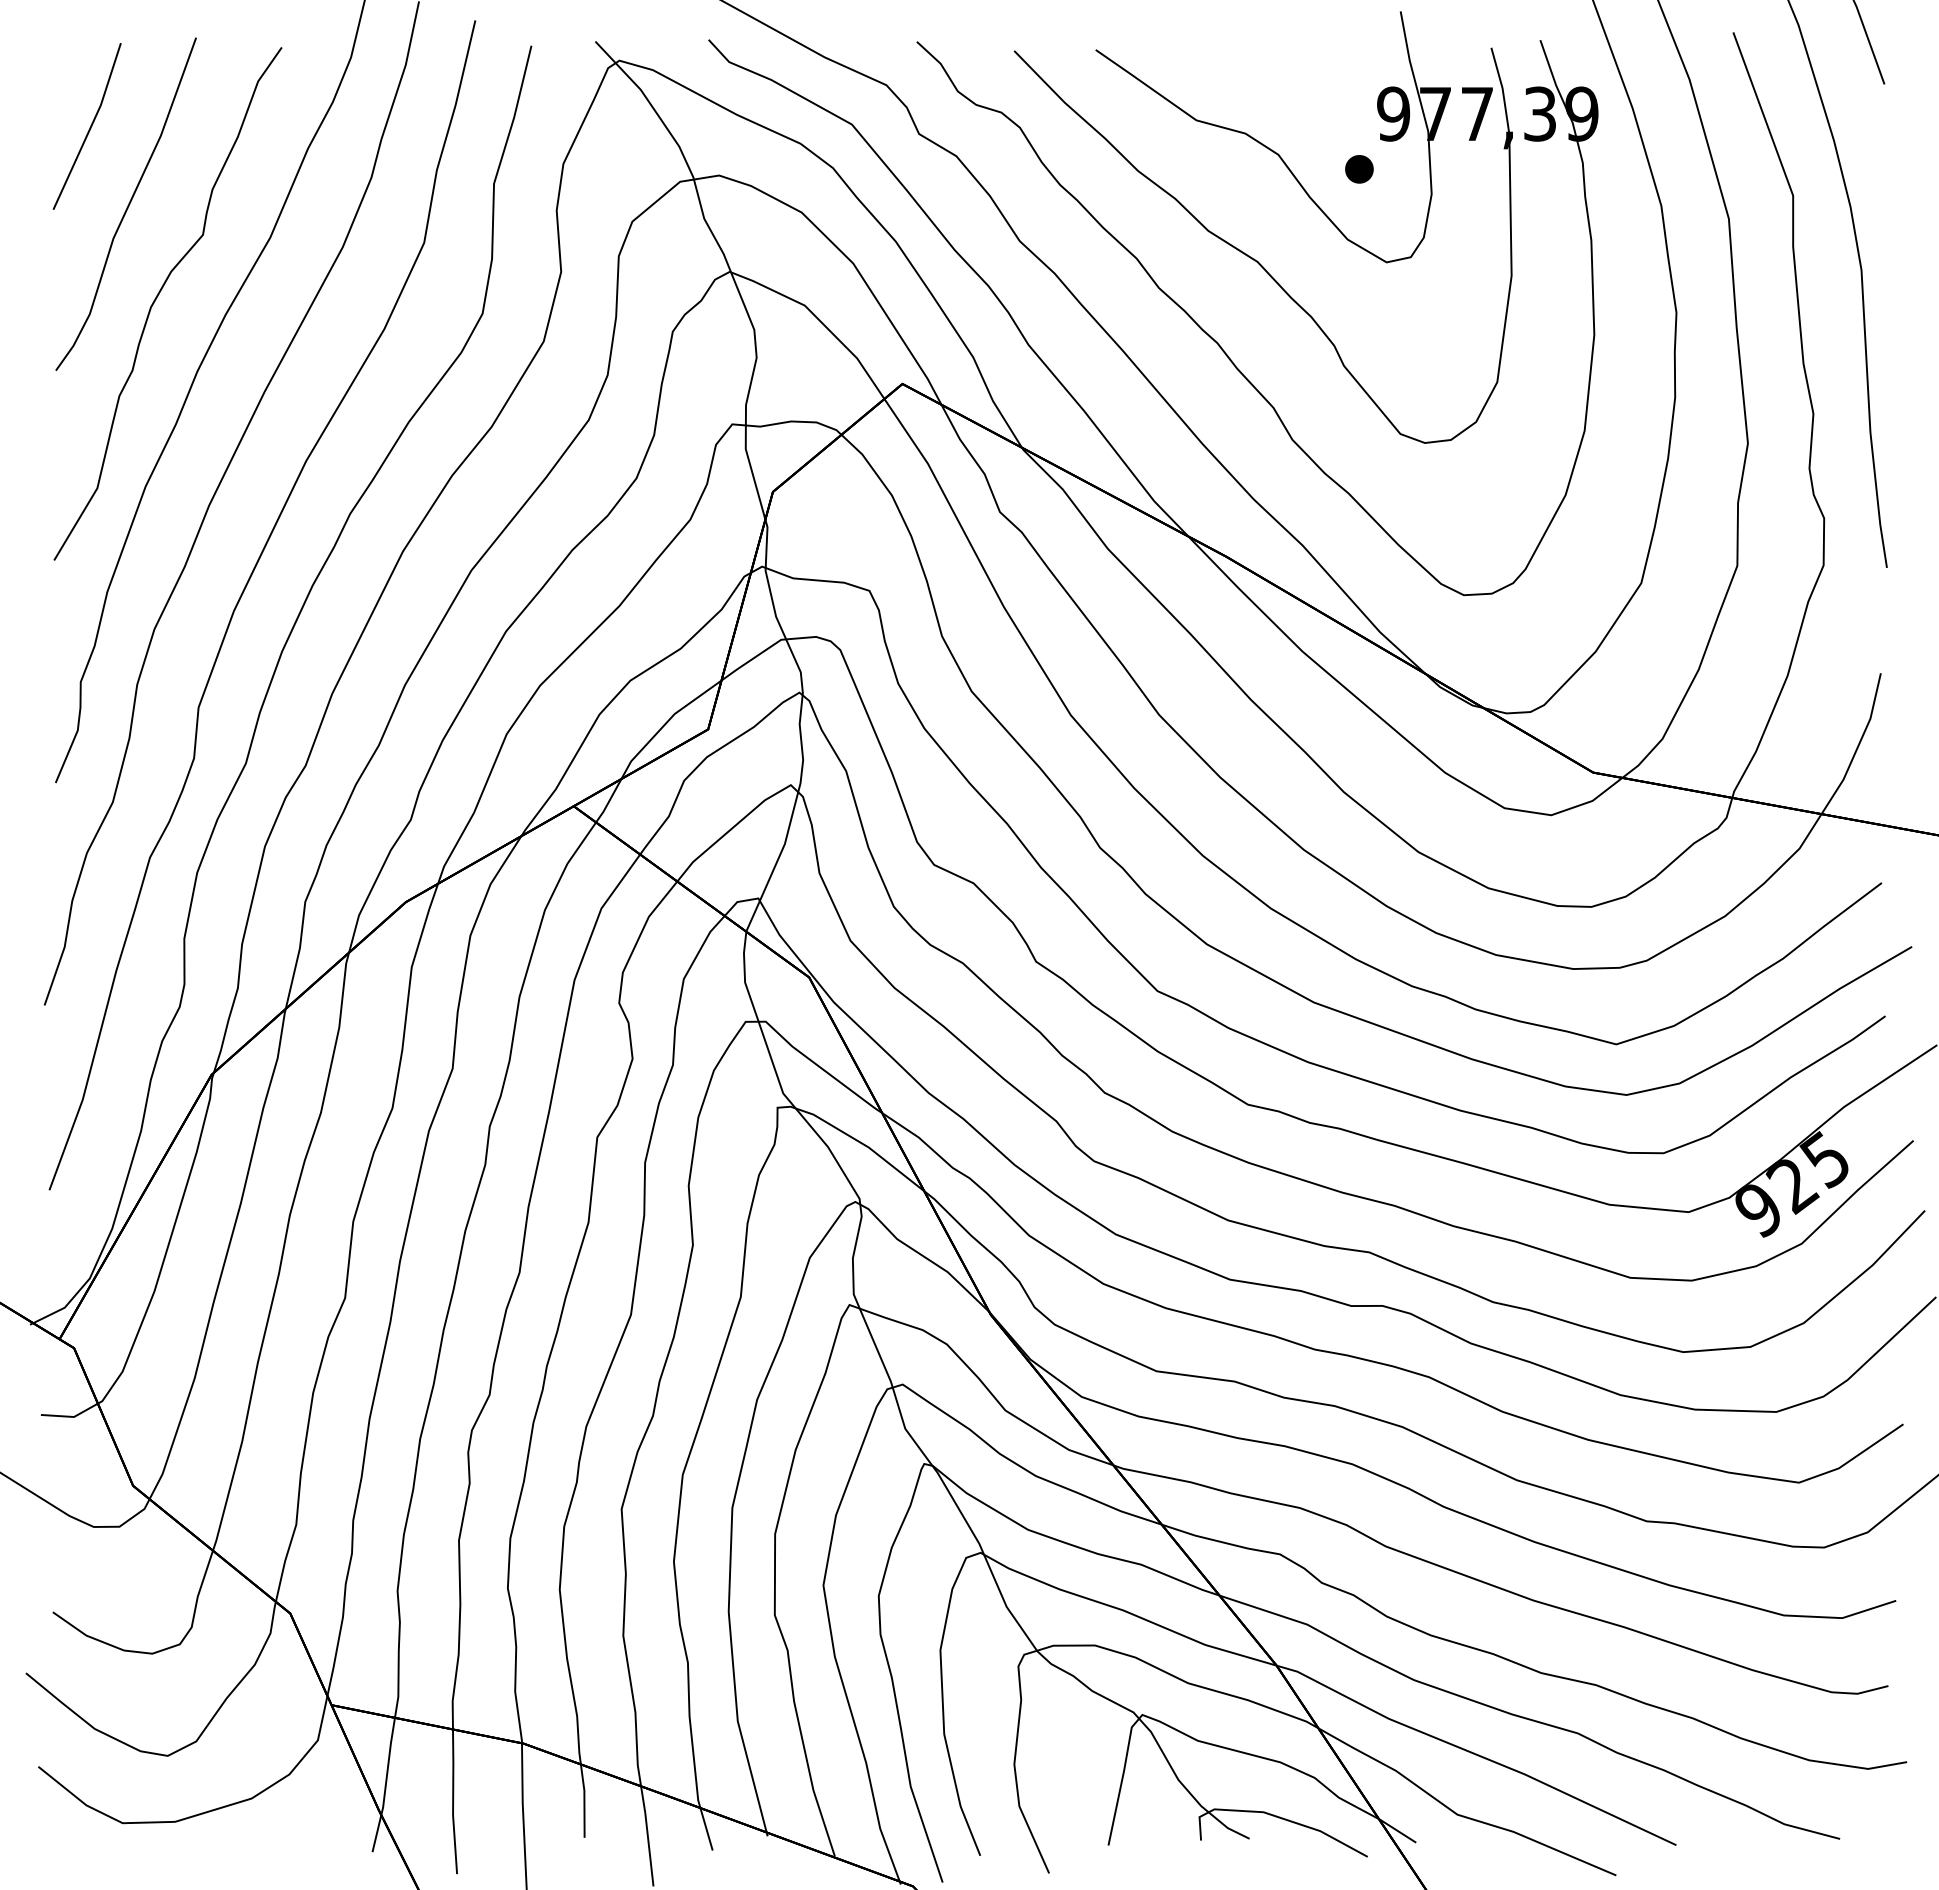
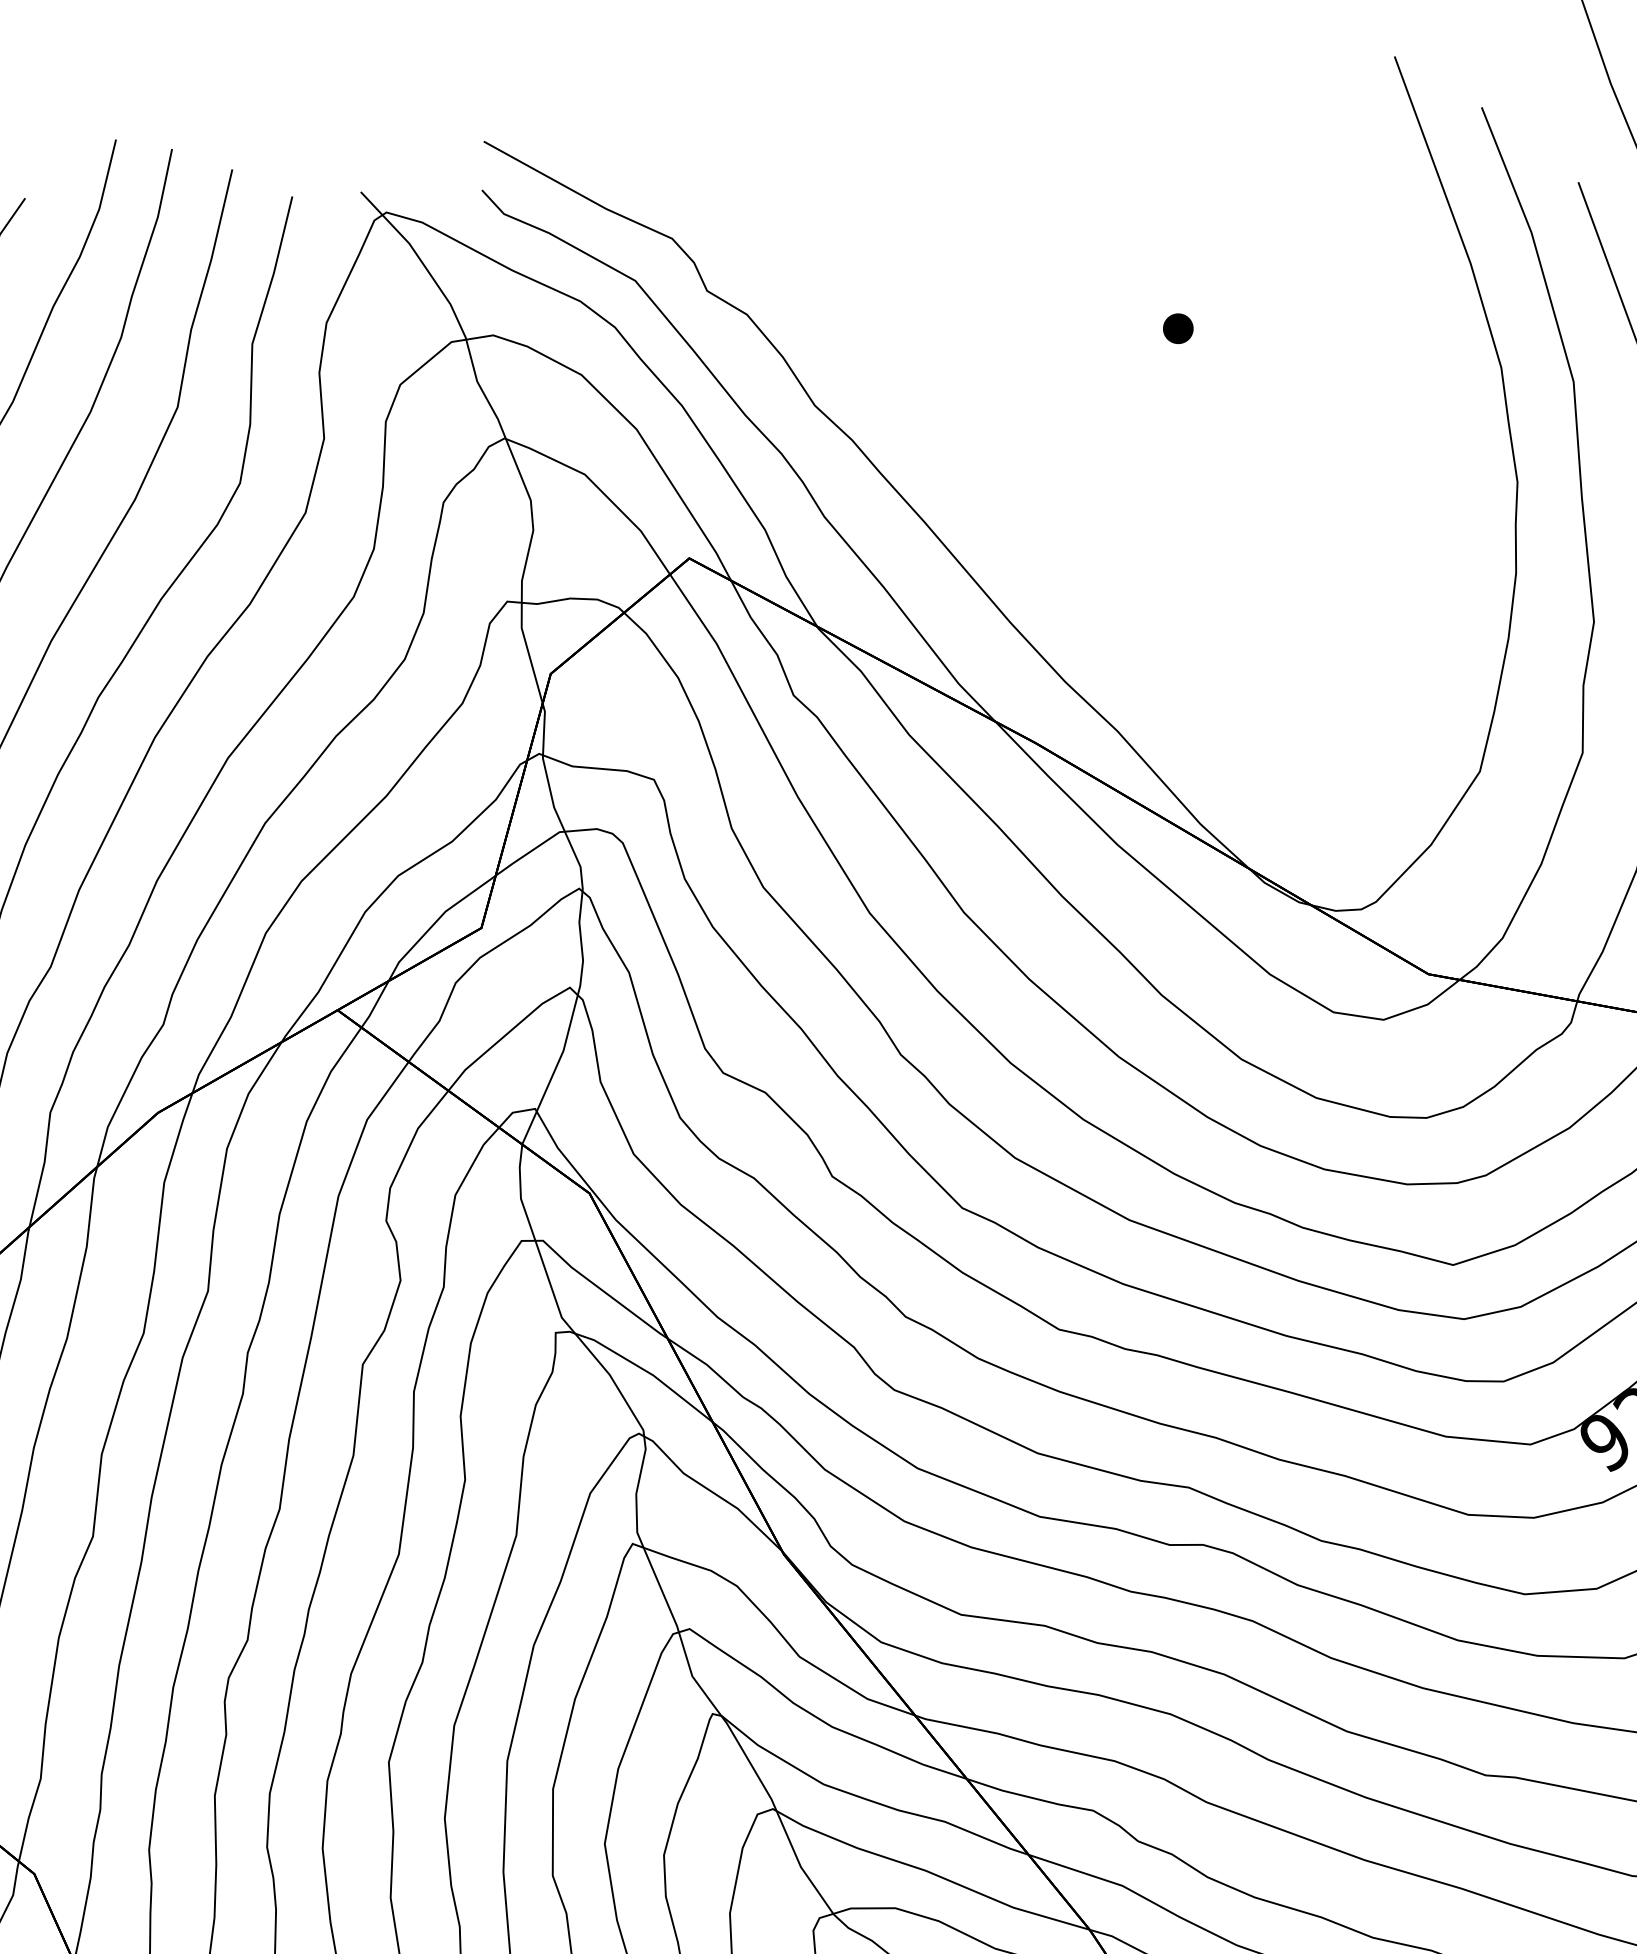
part: (1276, 283) -> (1089, 450), removed

